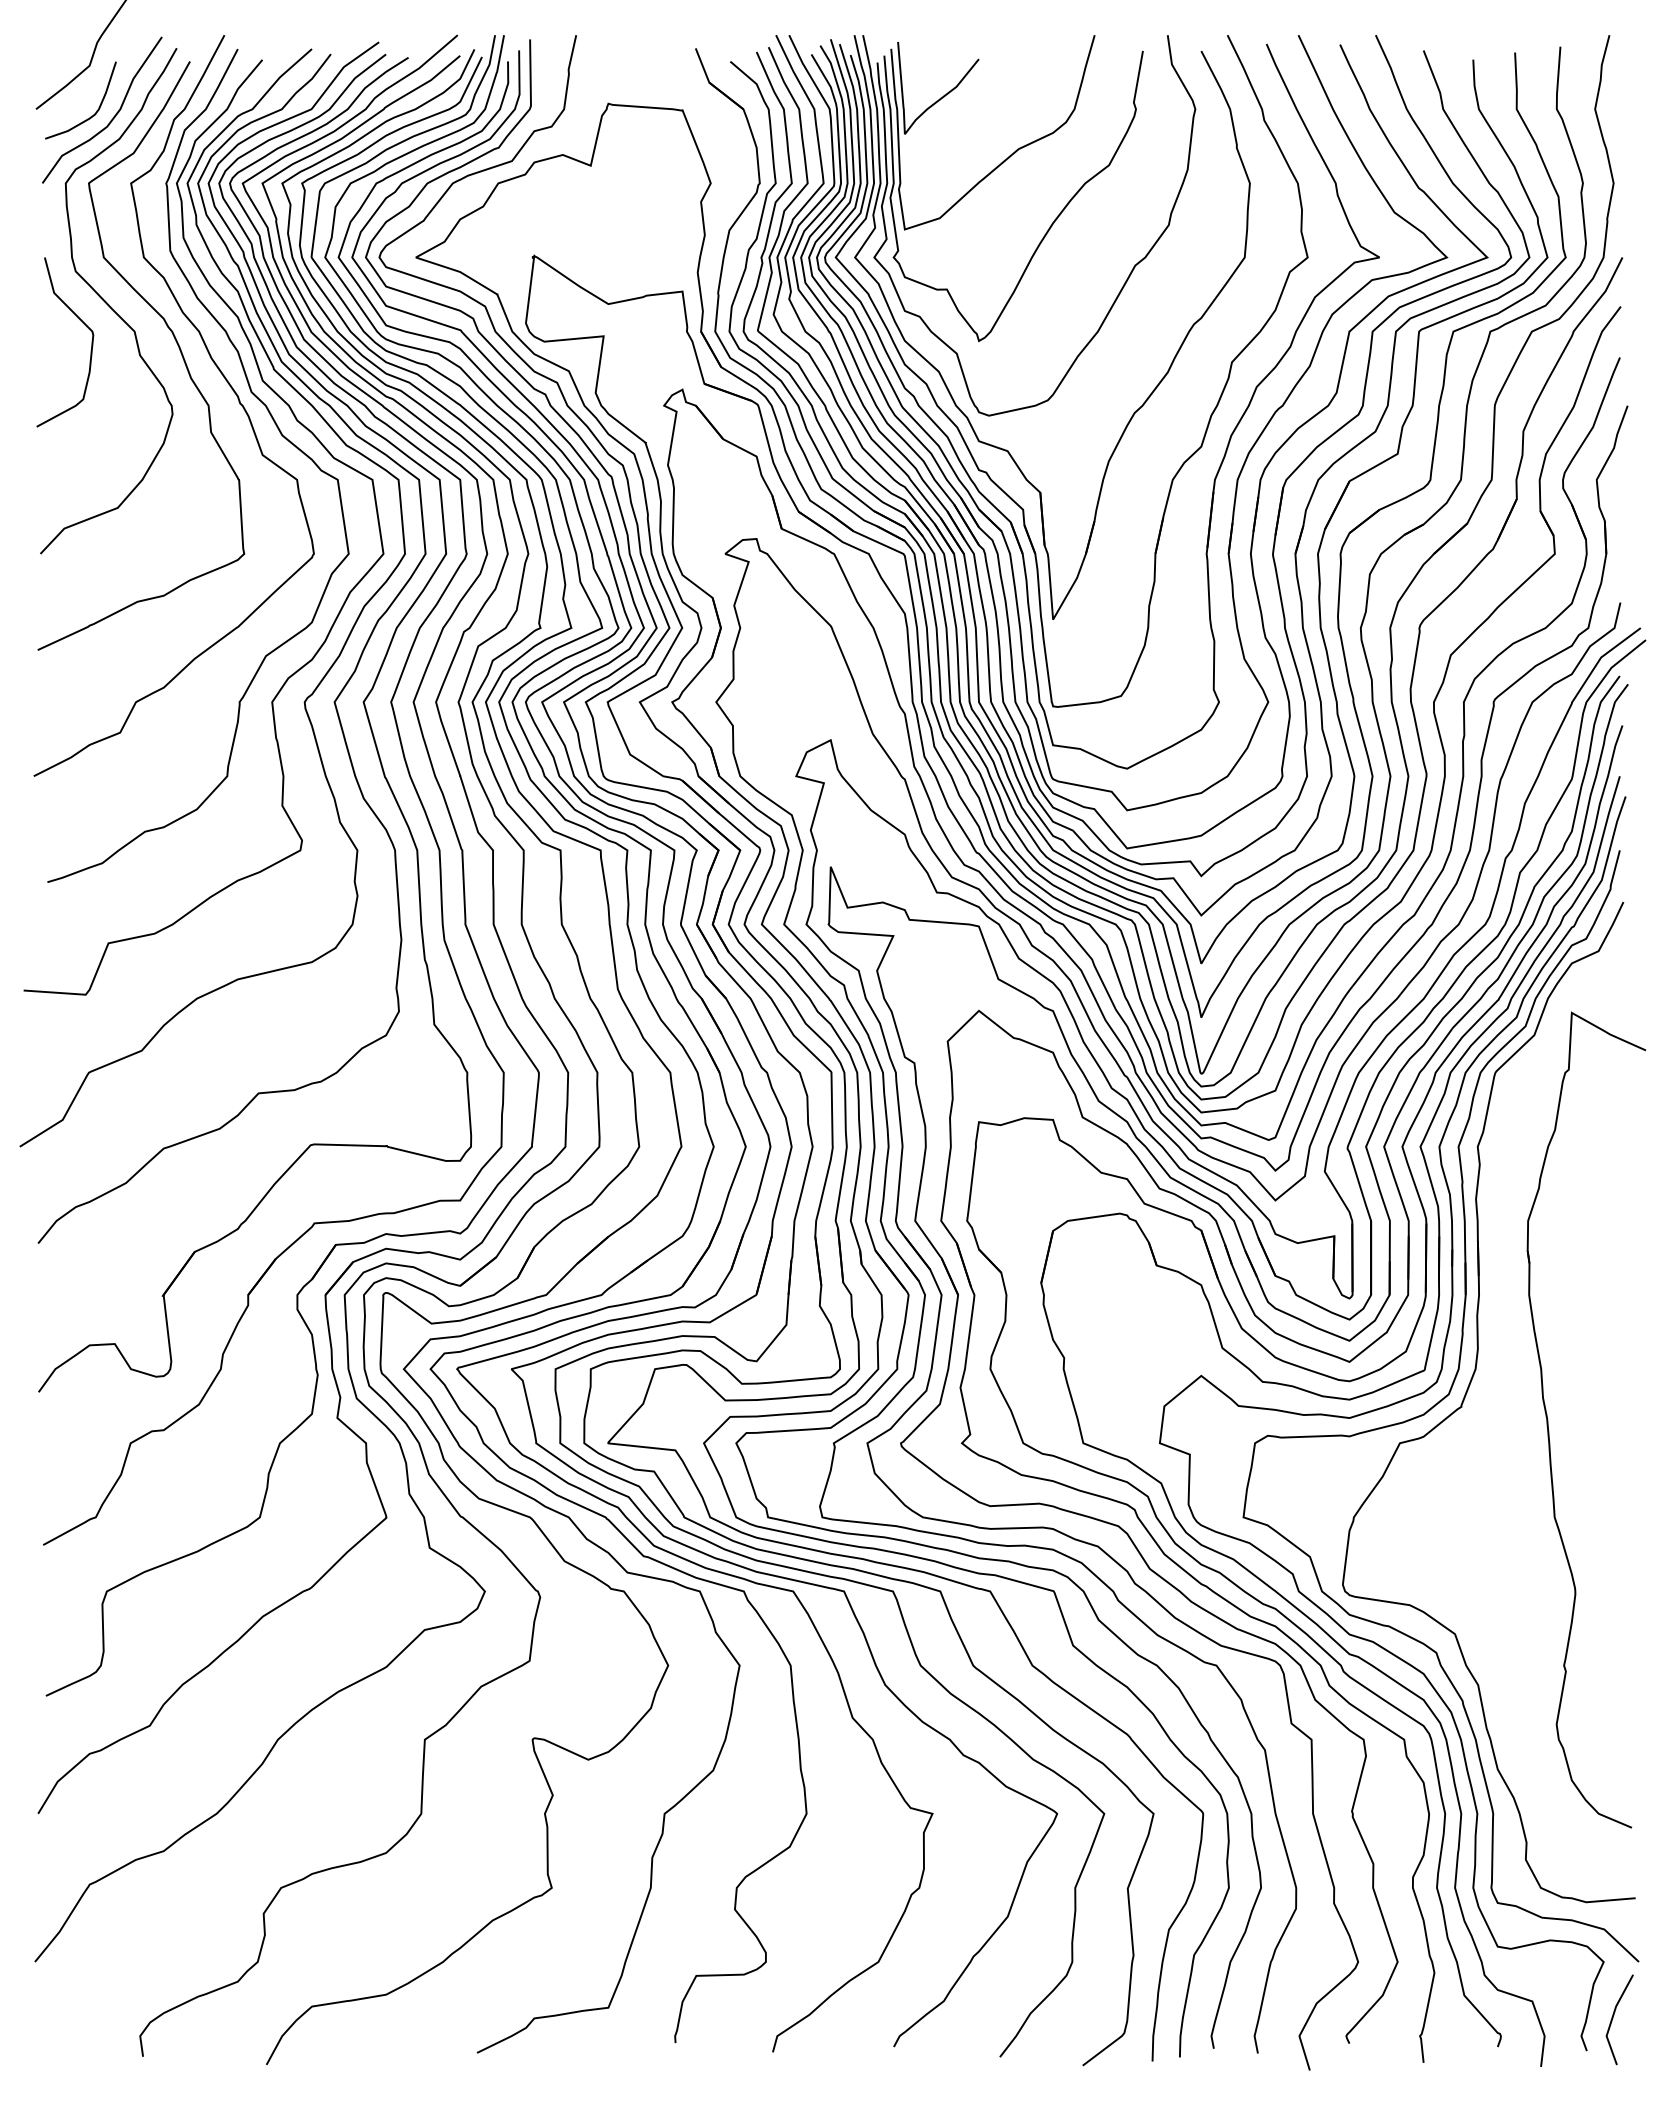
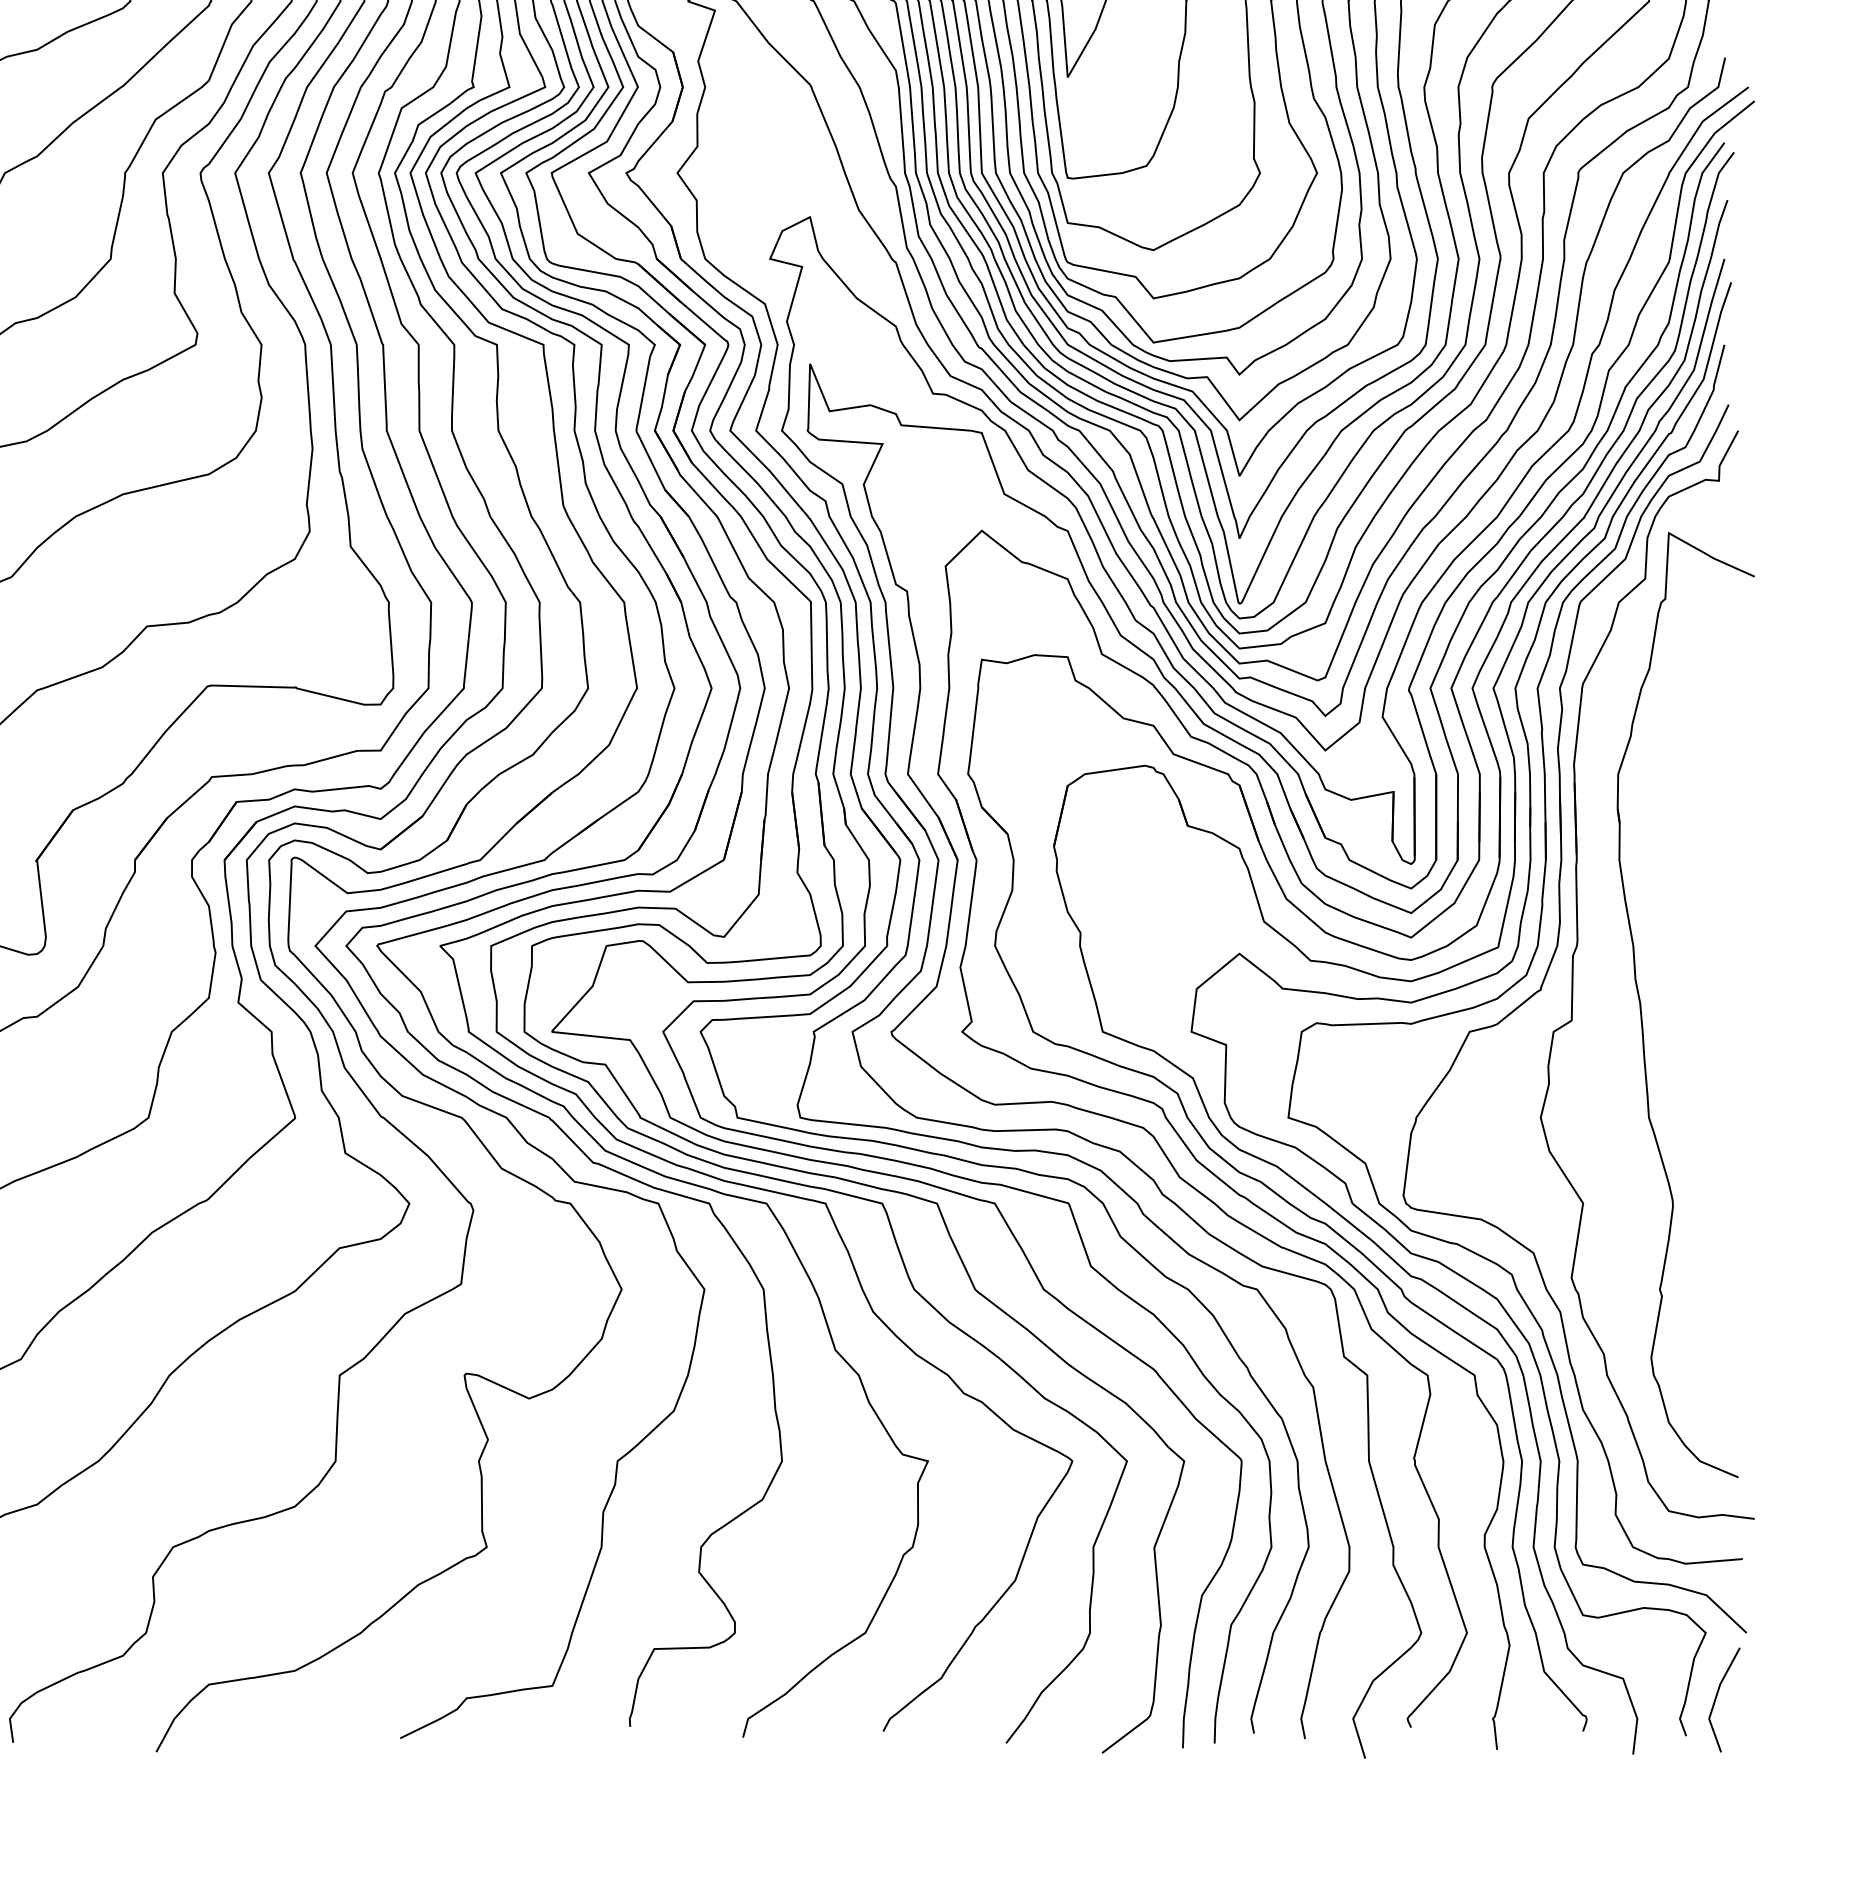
part: (1489, 1394) -> (1573, 975), added

